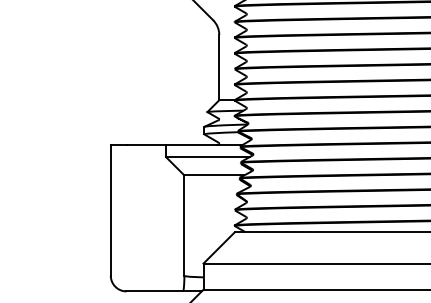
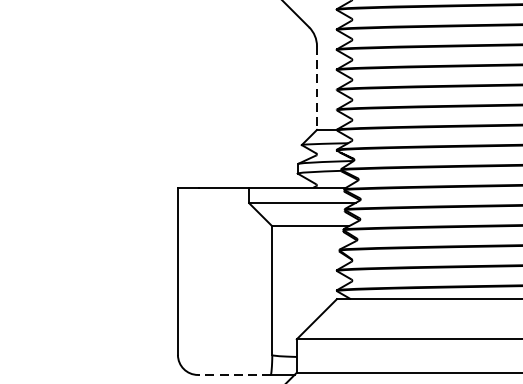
line: (219, 67) -> (317, 87), solid -> dashed
line: (154, 291) -> (233, 375), solid -> dashed

